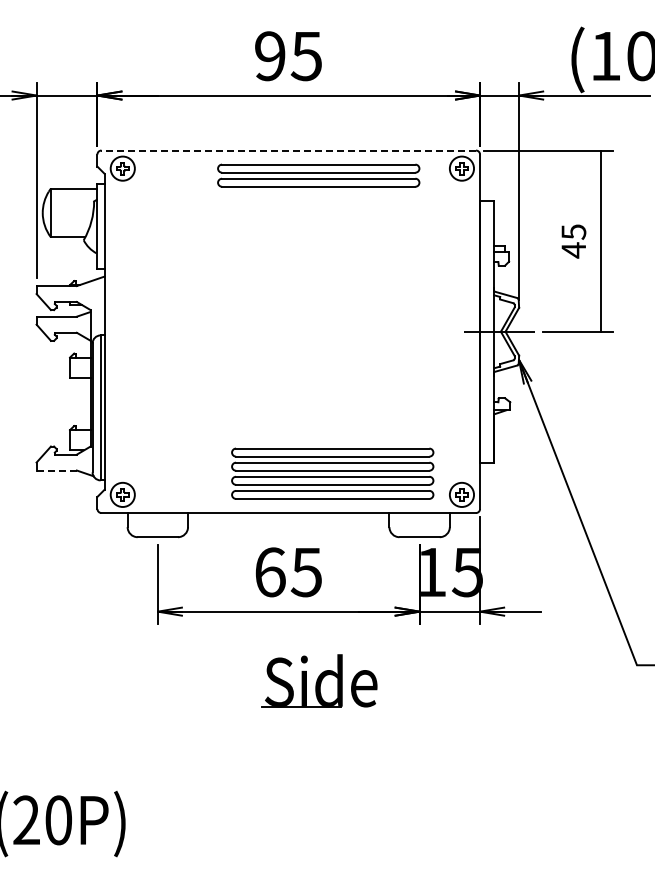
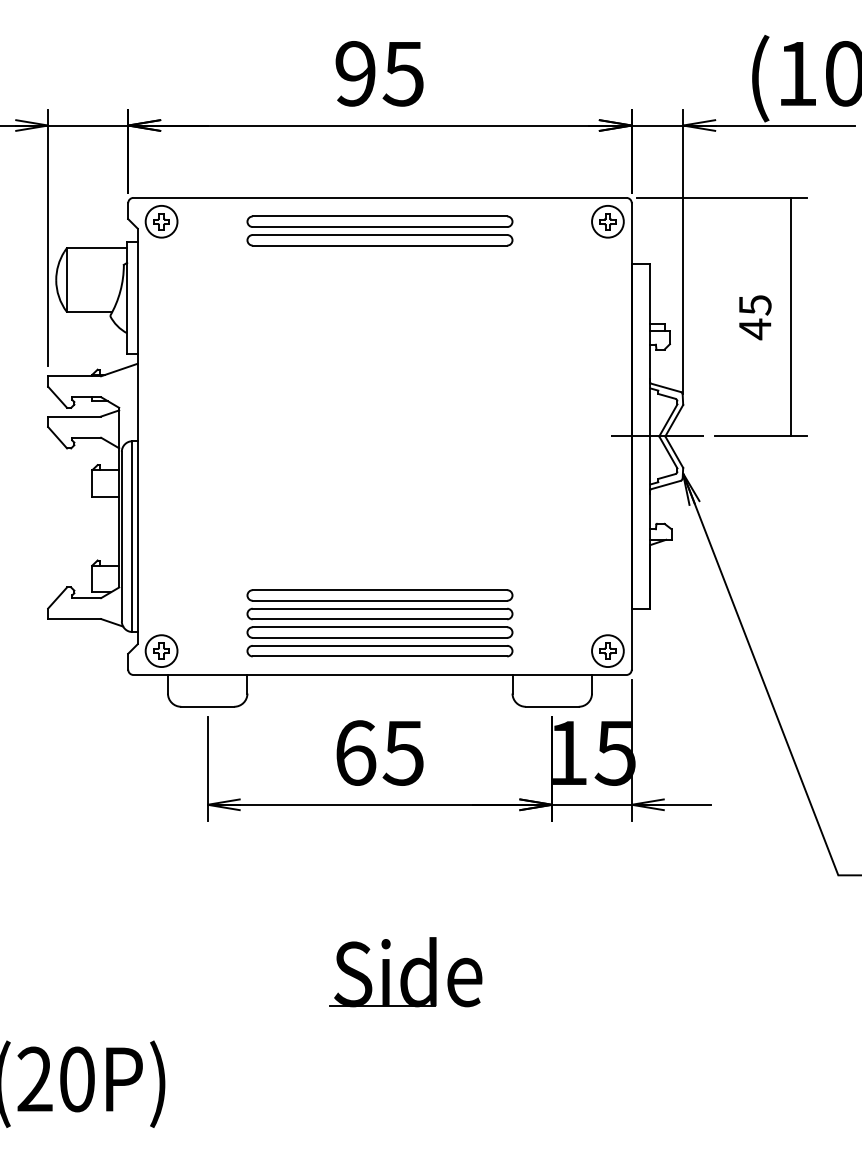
line: (288, 150) -> (379, 197), dashed -> solid
part: (318, 175) -> (379, 230), moved
line: (56, 470) -> (74, 619), dashed -> solid
part: (332, 473) -> (379, 622), moved
part: (319, 680) -> (405, 971), moved

